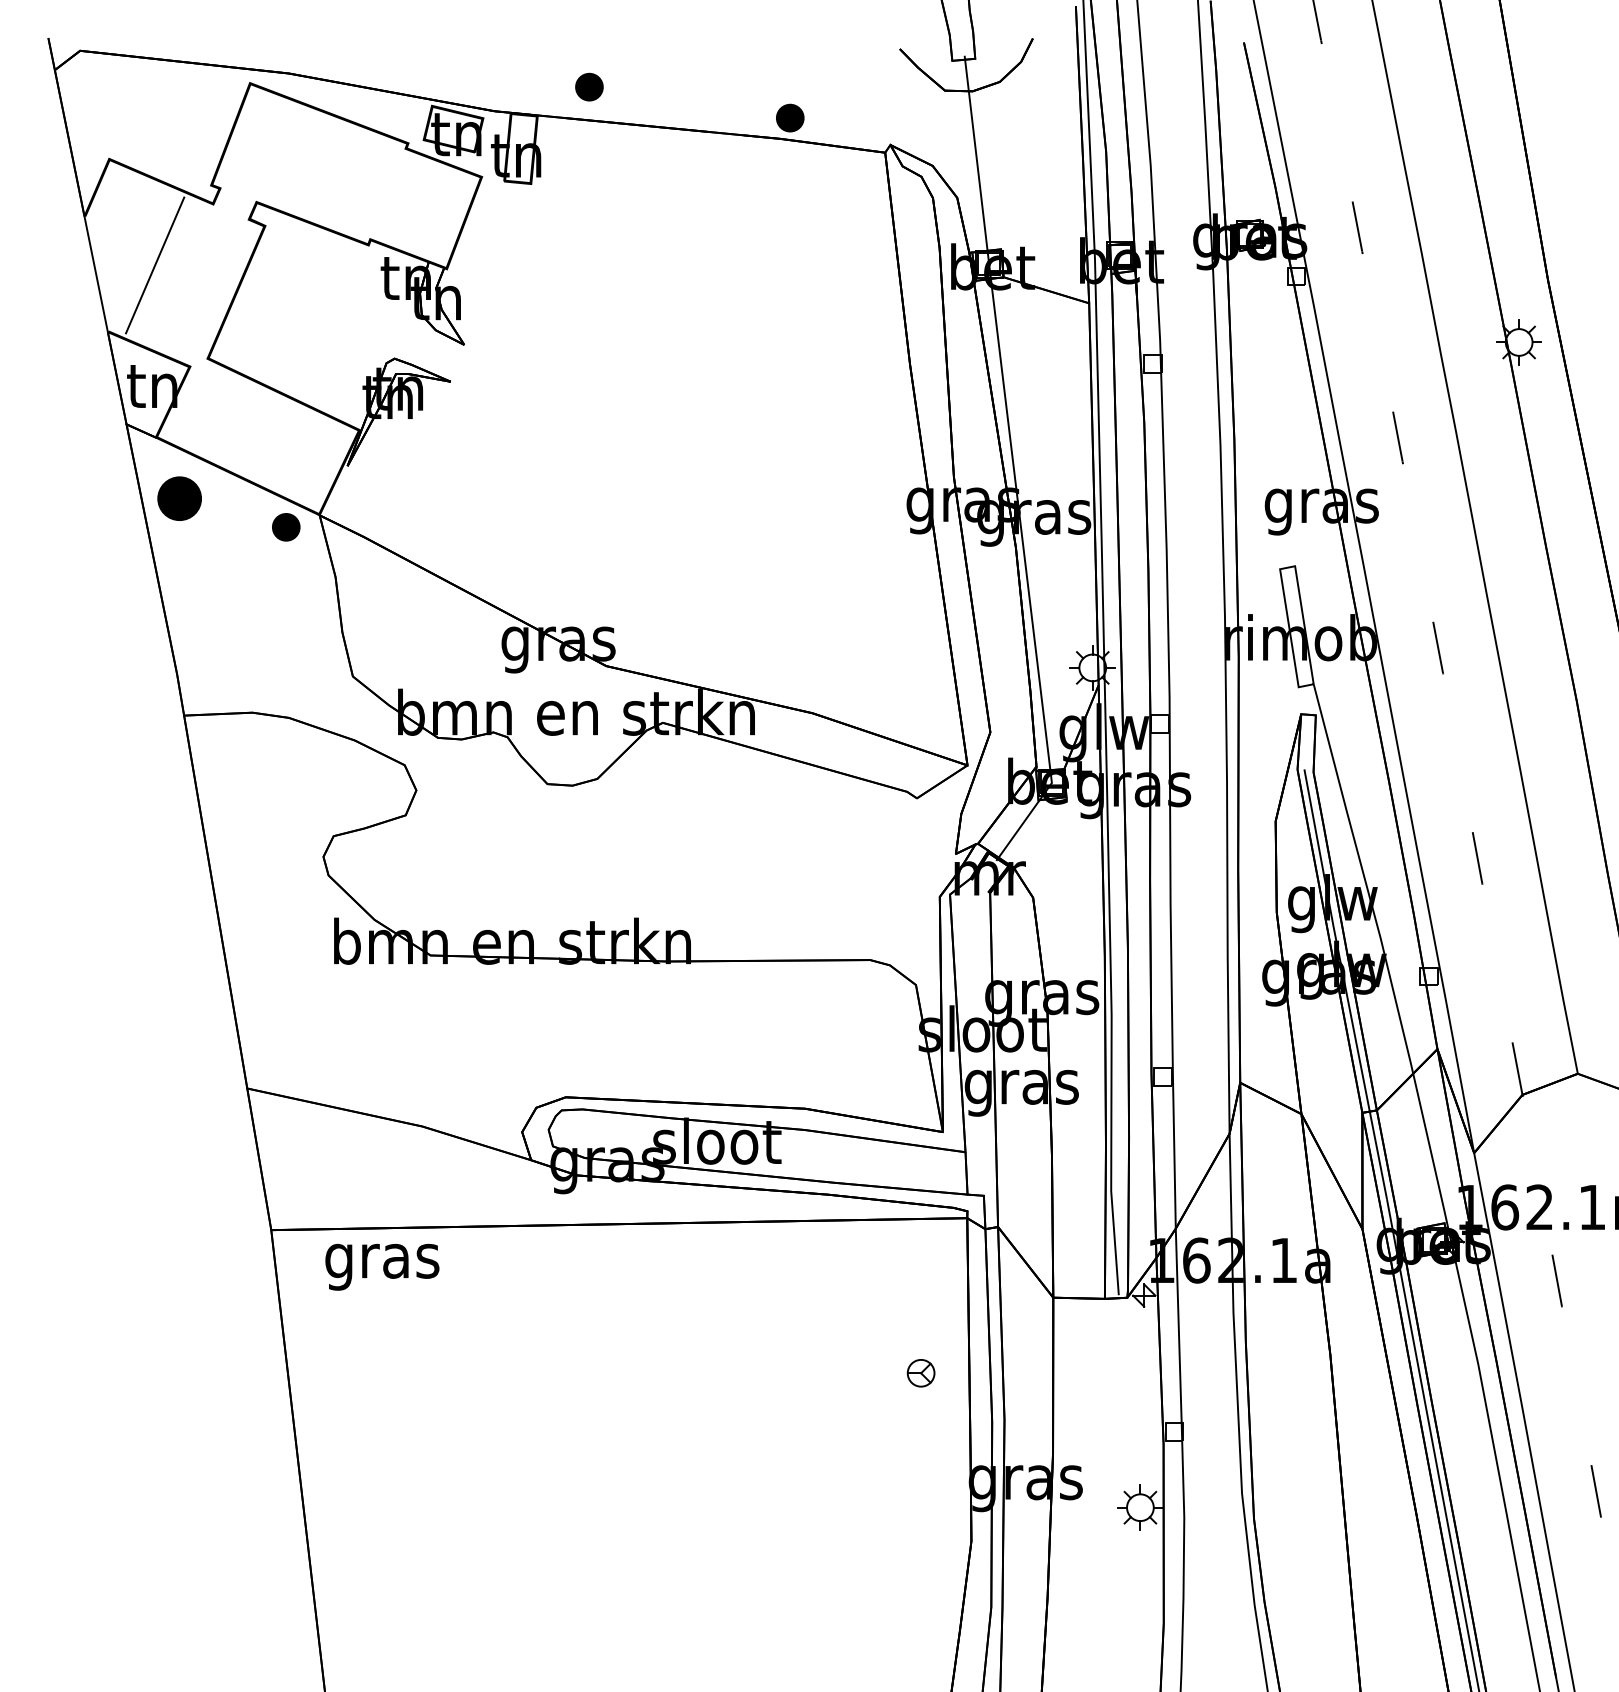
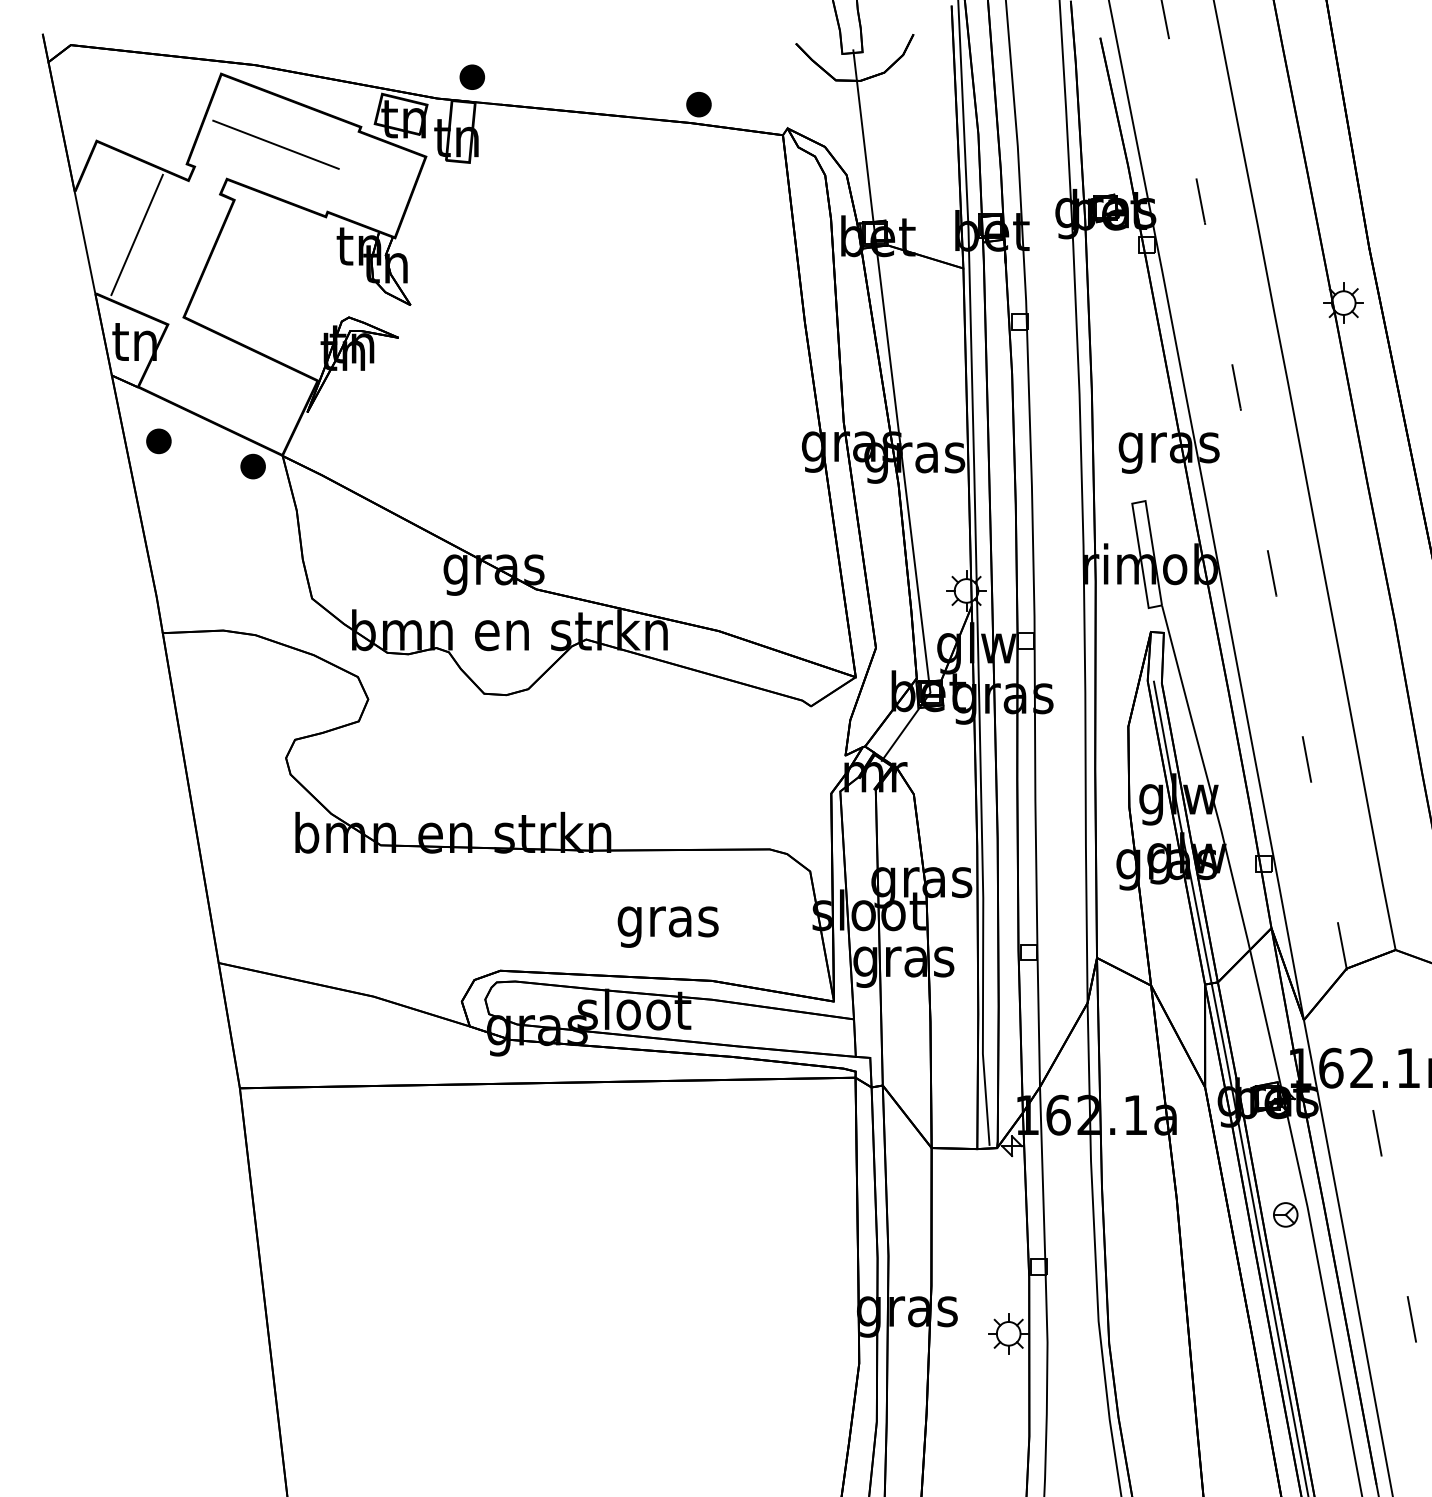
part: (589, 86) -> (472, 76), moved
line: (311, 163) -> (275, 144), added
part: (179, 498) -> (158, 441), size x0.62
text: (381, 1266) -> (667, 926), moved
part: (920, 1372) -> (1285, 1214), moved

